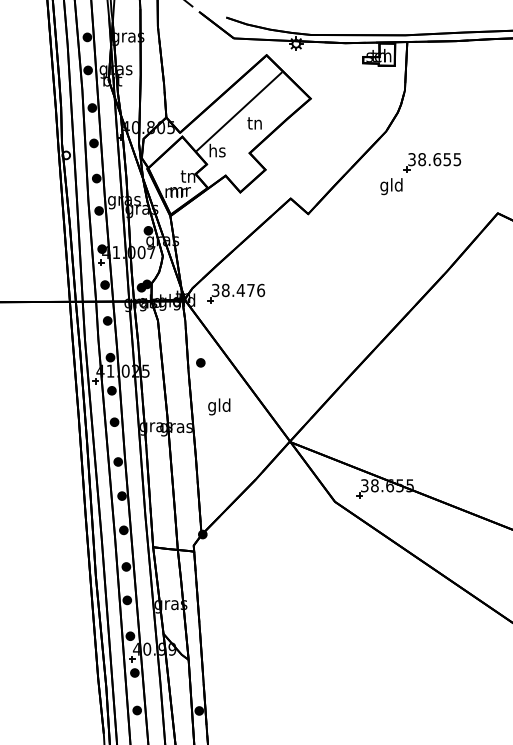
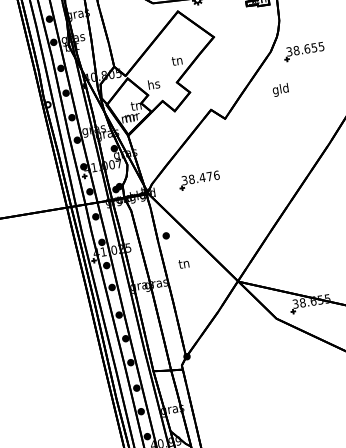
line: (239, 111) -> (165, 54), removed
part: (432, 162) -> (304, 51), moved
part: (236, 293) -> (199, 180), moved
text: (219, 406) -> (184, 264), gld -> tn

